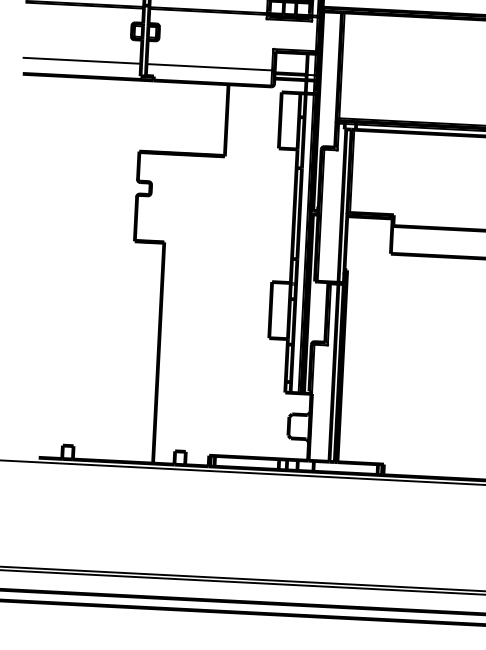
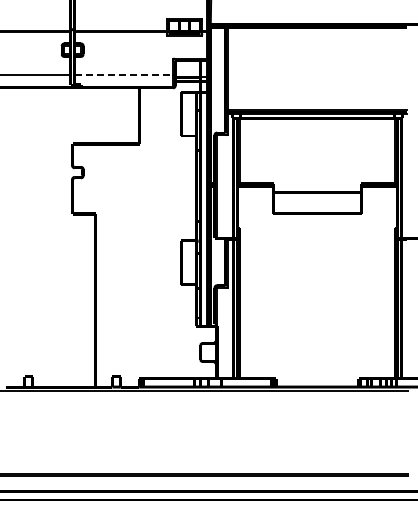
line: (210, 67) -> (124, 75), solid -> dashed

